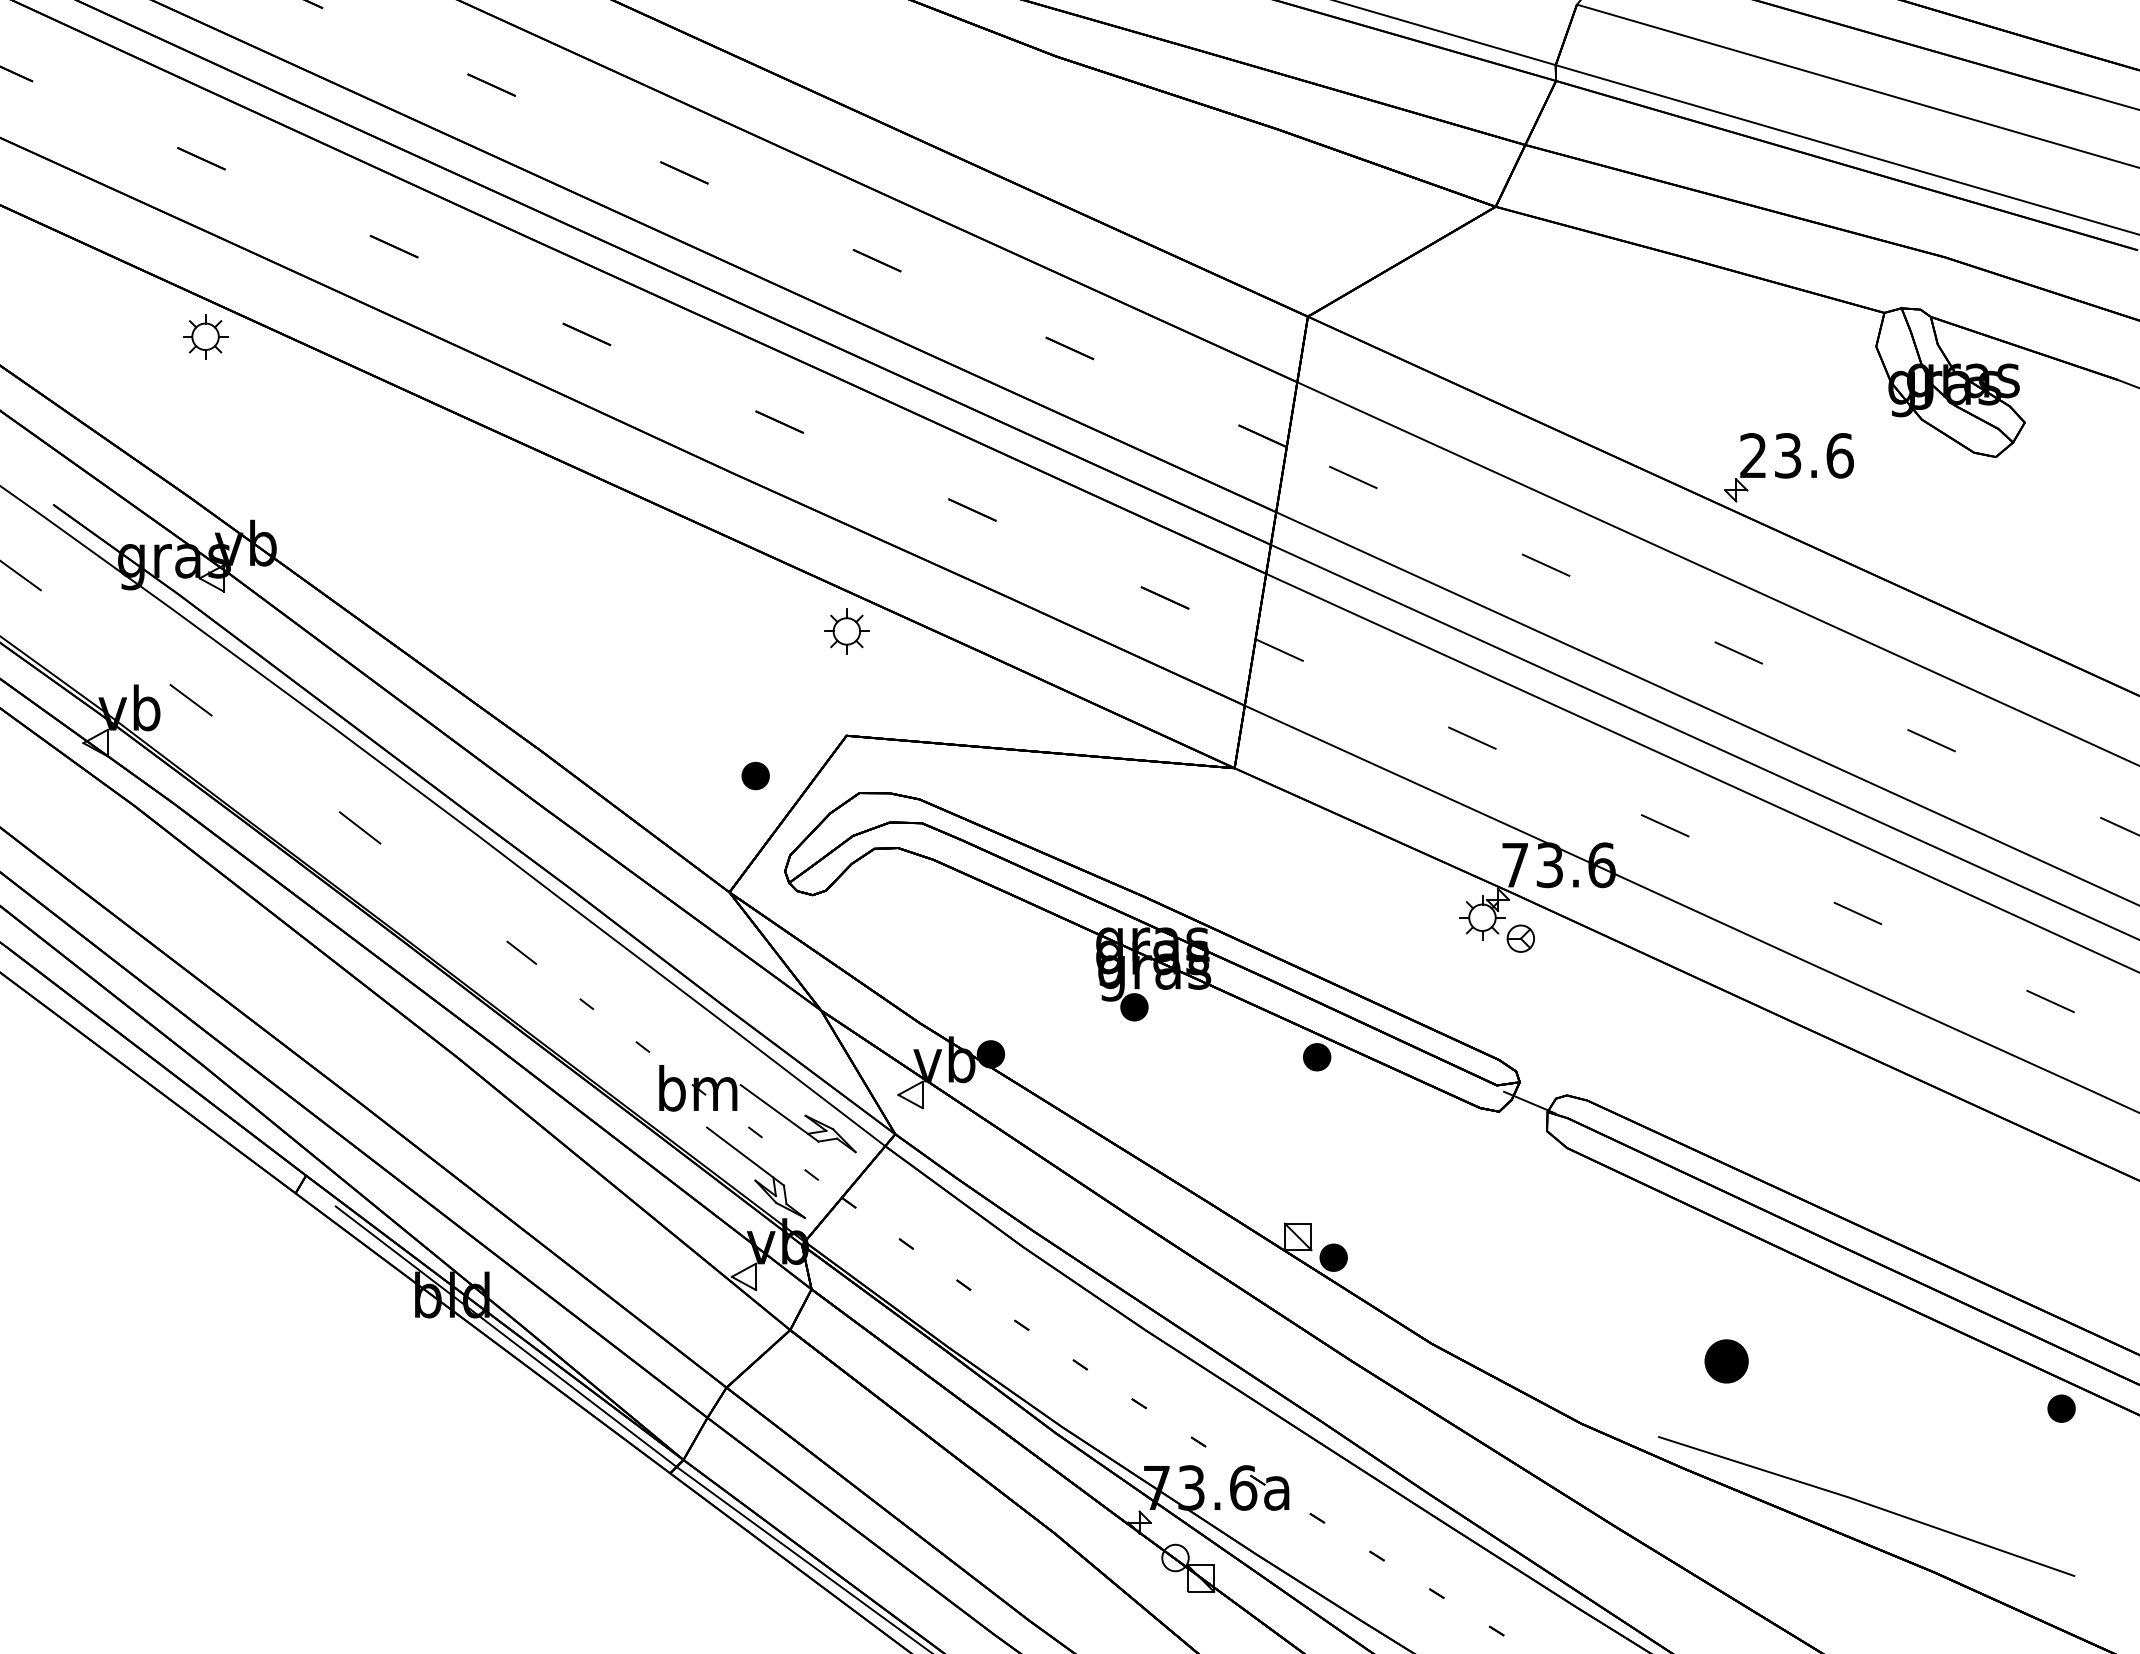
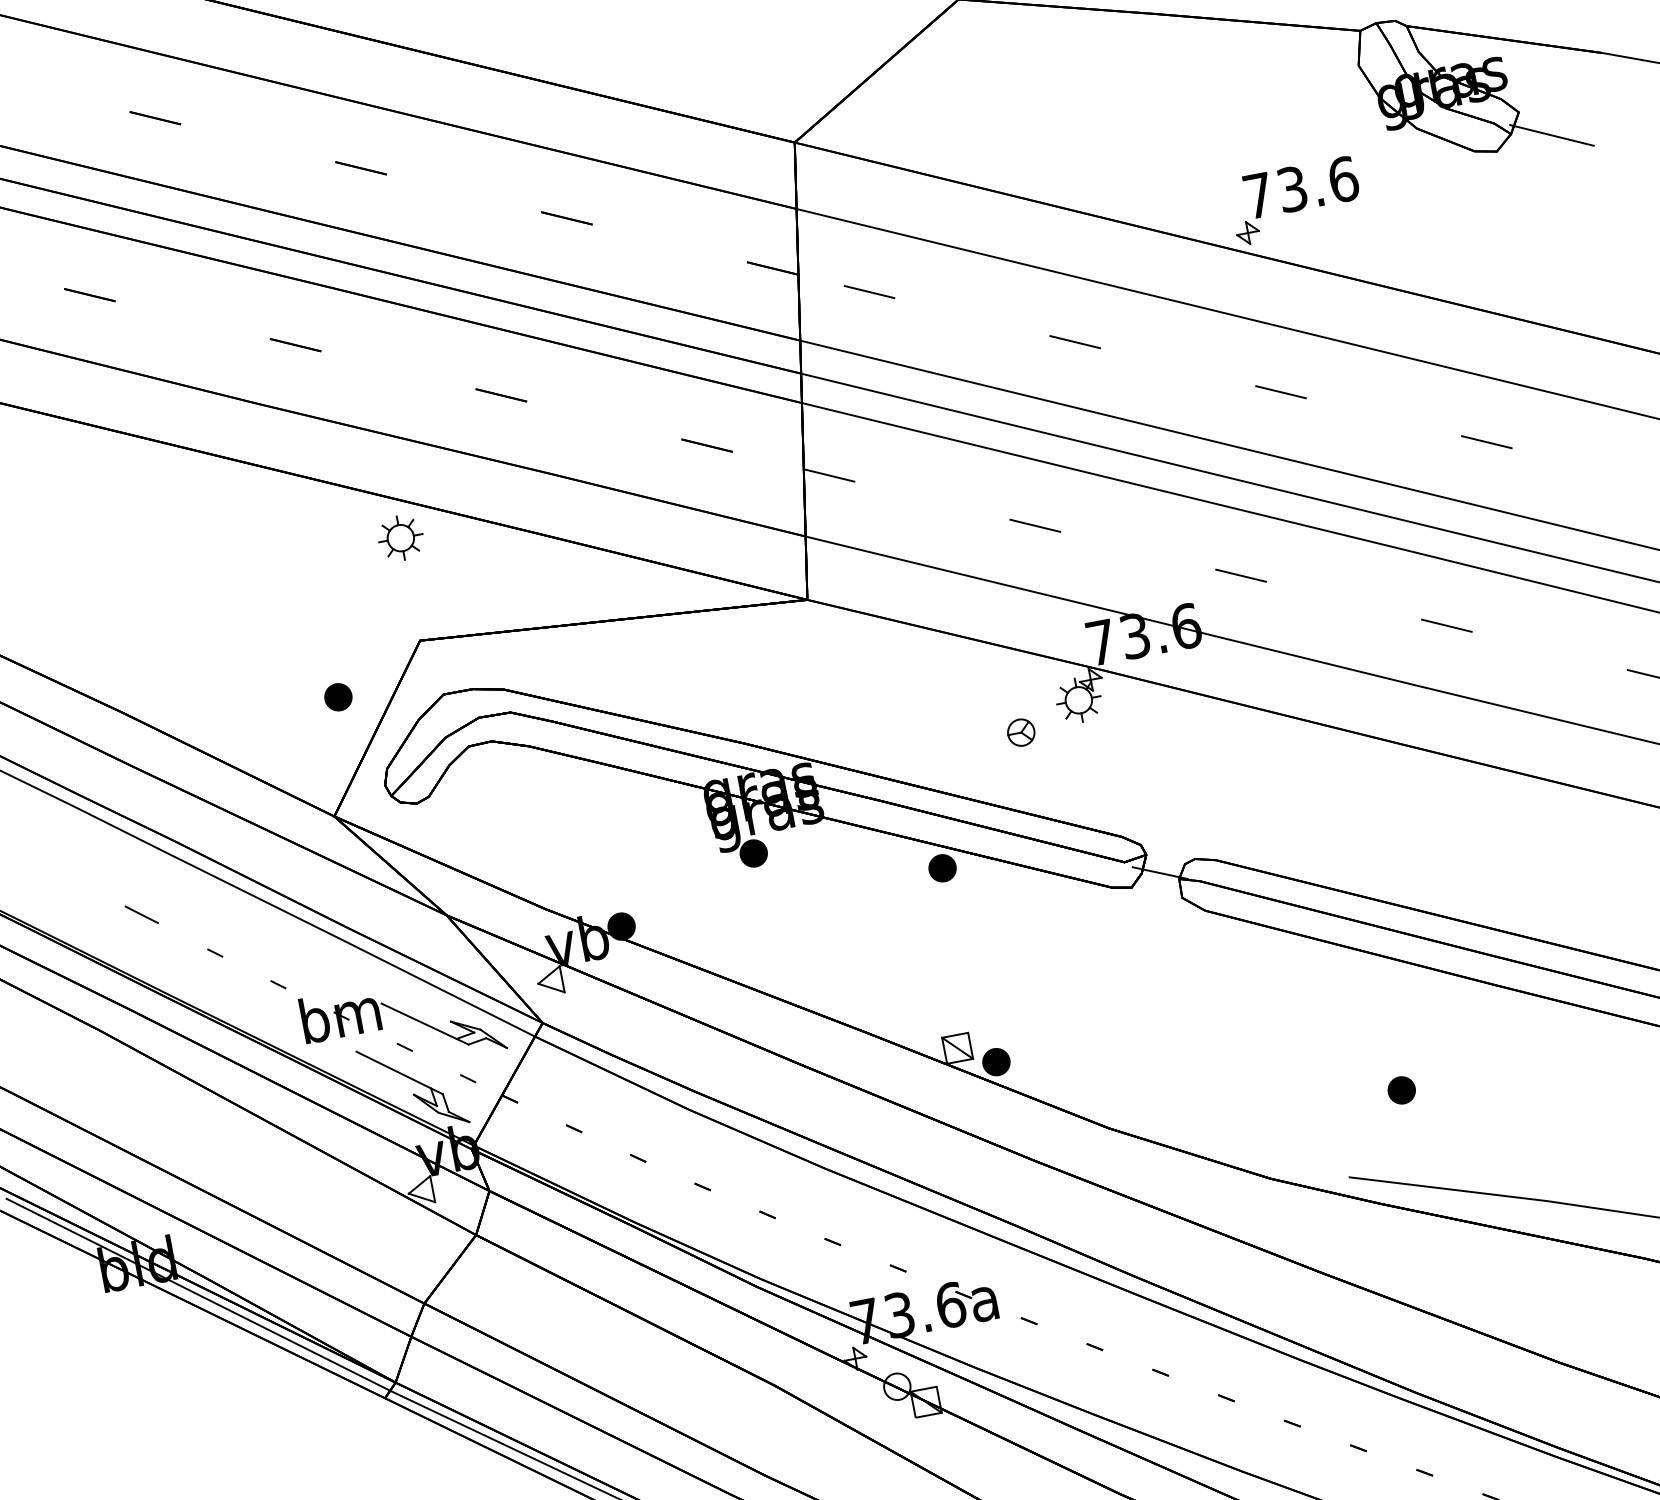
line: (2052, 451) -> (1551, 135), added
text: (1753, 455) -> (1258, 195), 23.6 -> 73.6
part: (1520, 938) -> (1020, 732), moved
part: (1726, 1361) -> (1401, 1090), size x0.62

